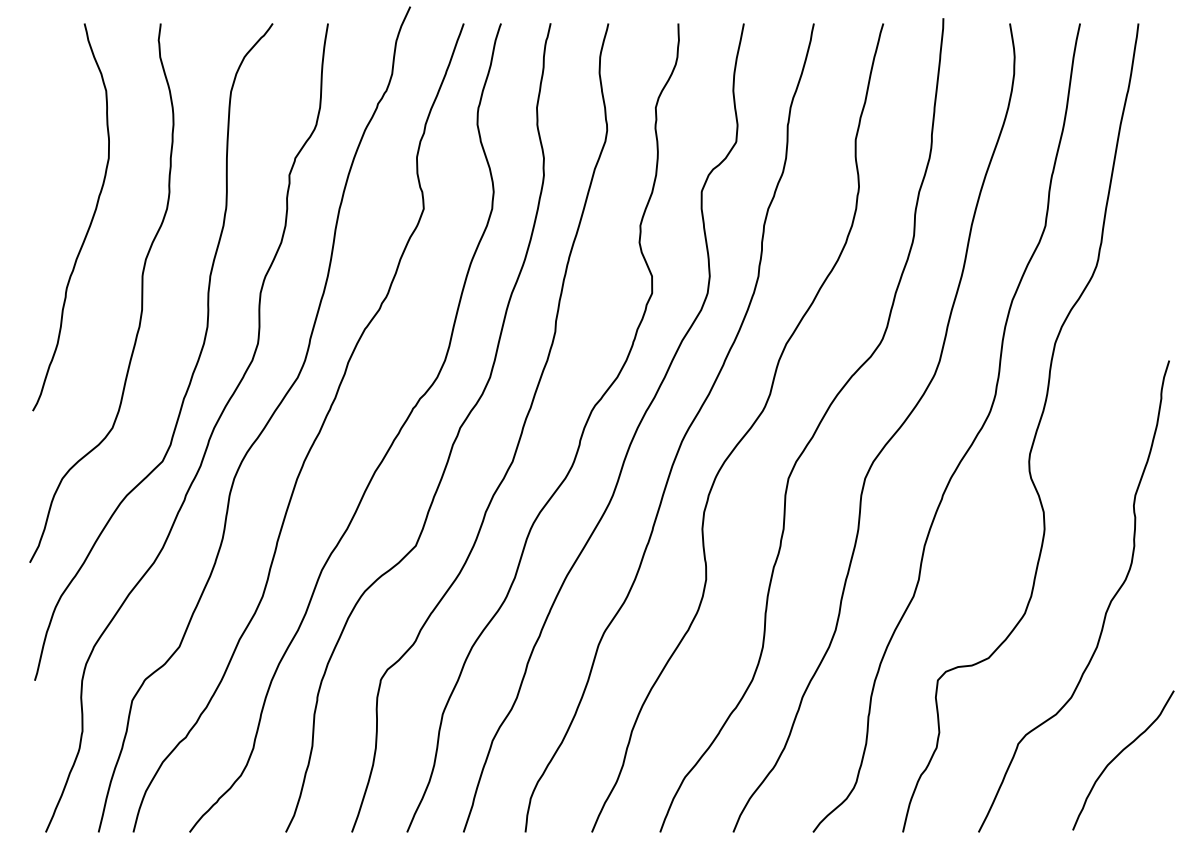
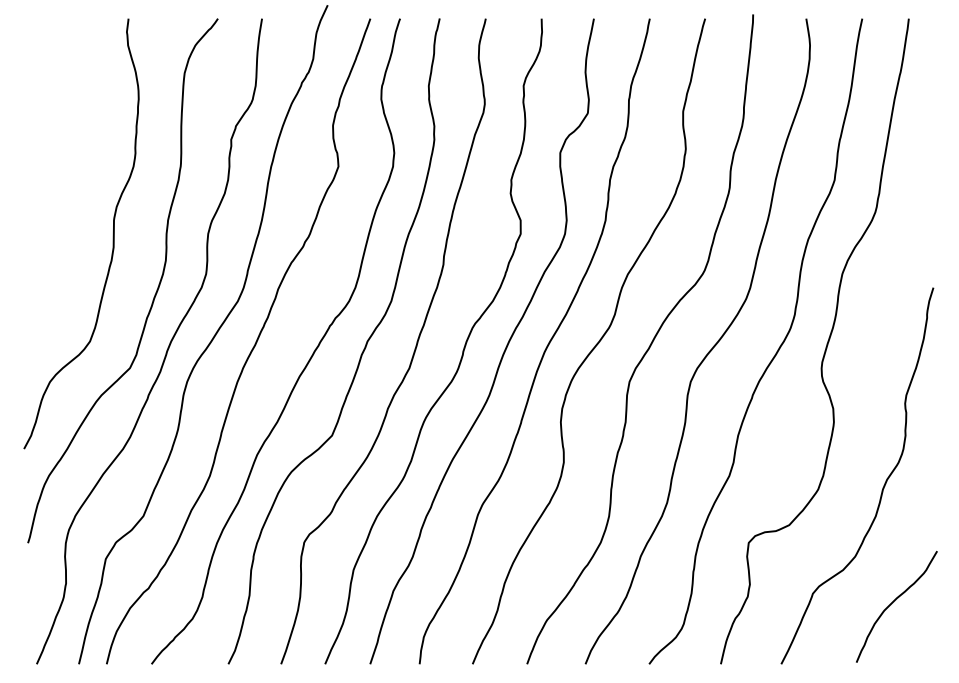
curve: (88, 226) -> (70, 180), removed

